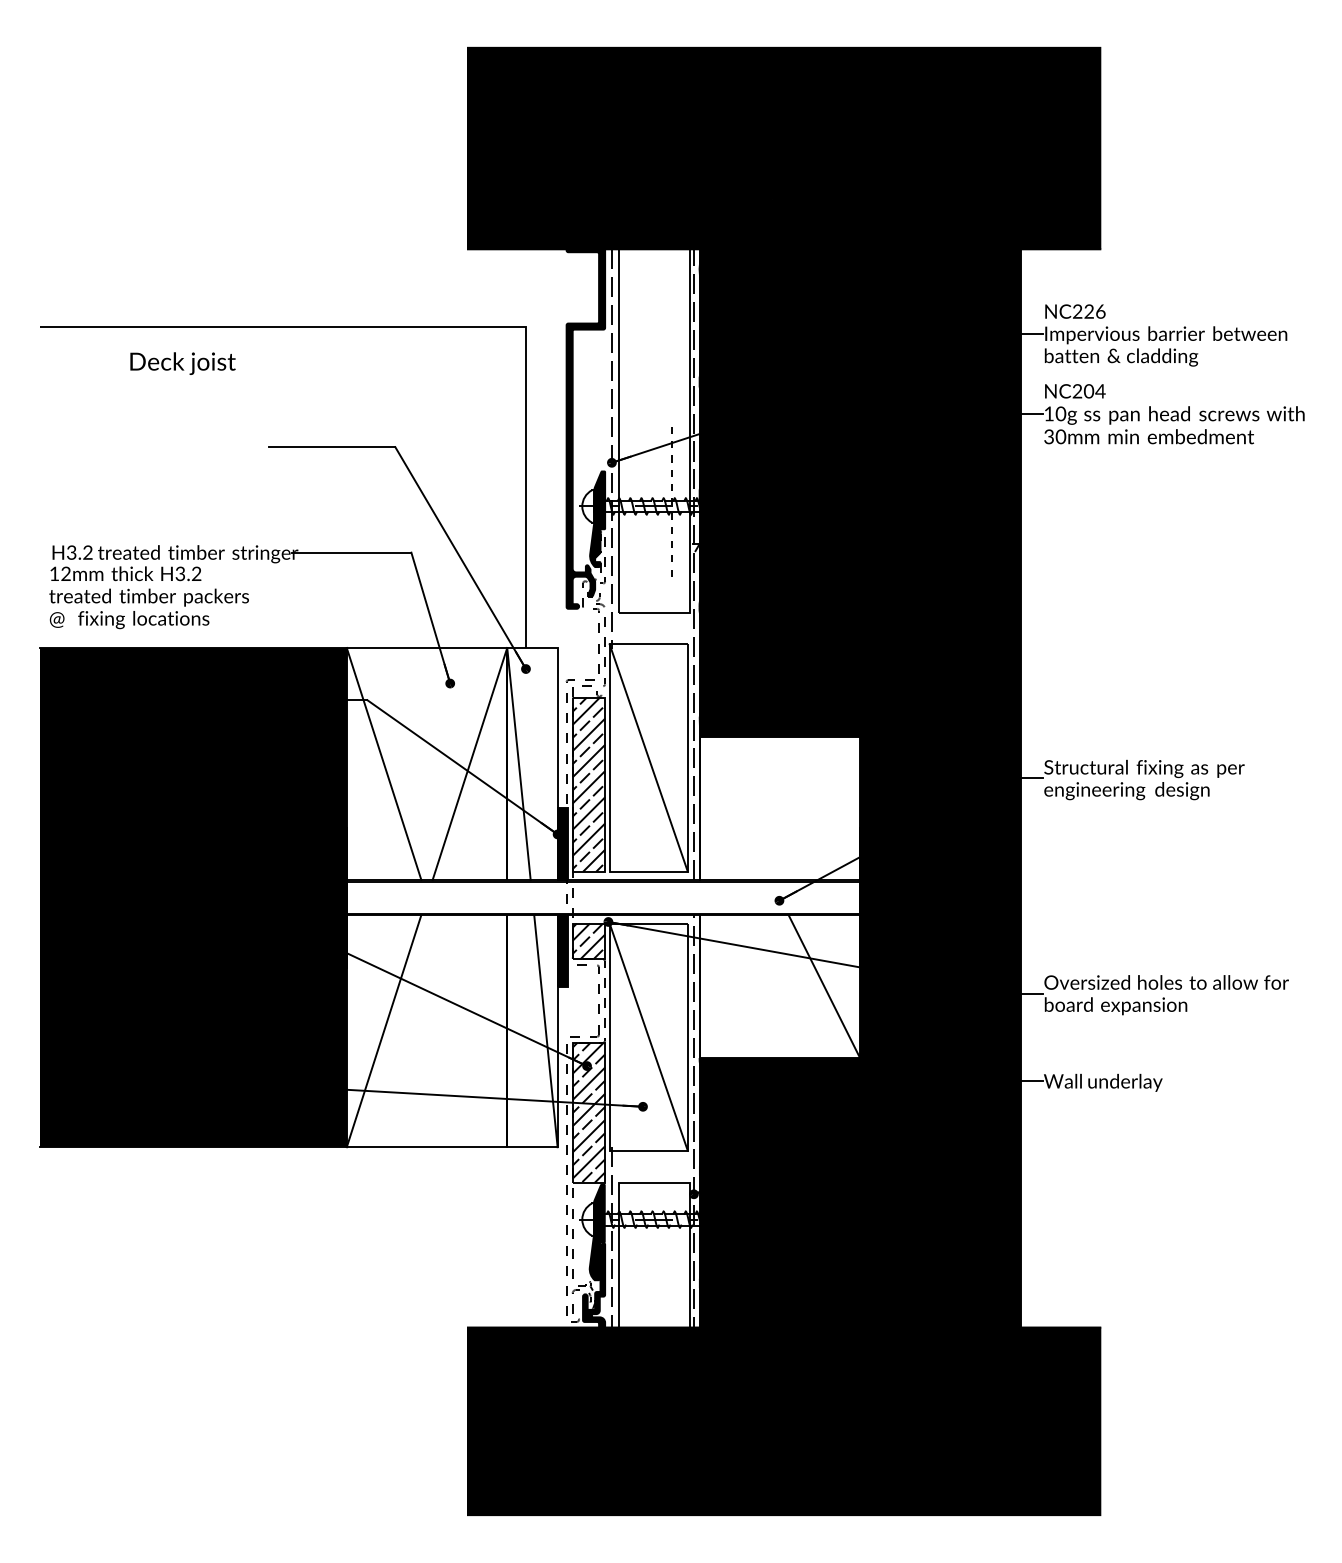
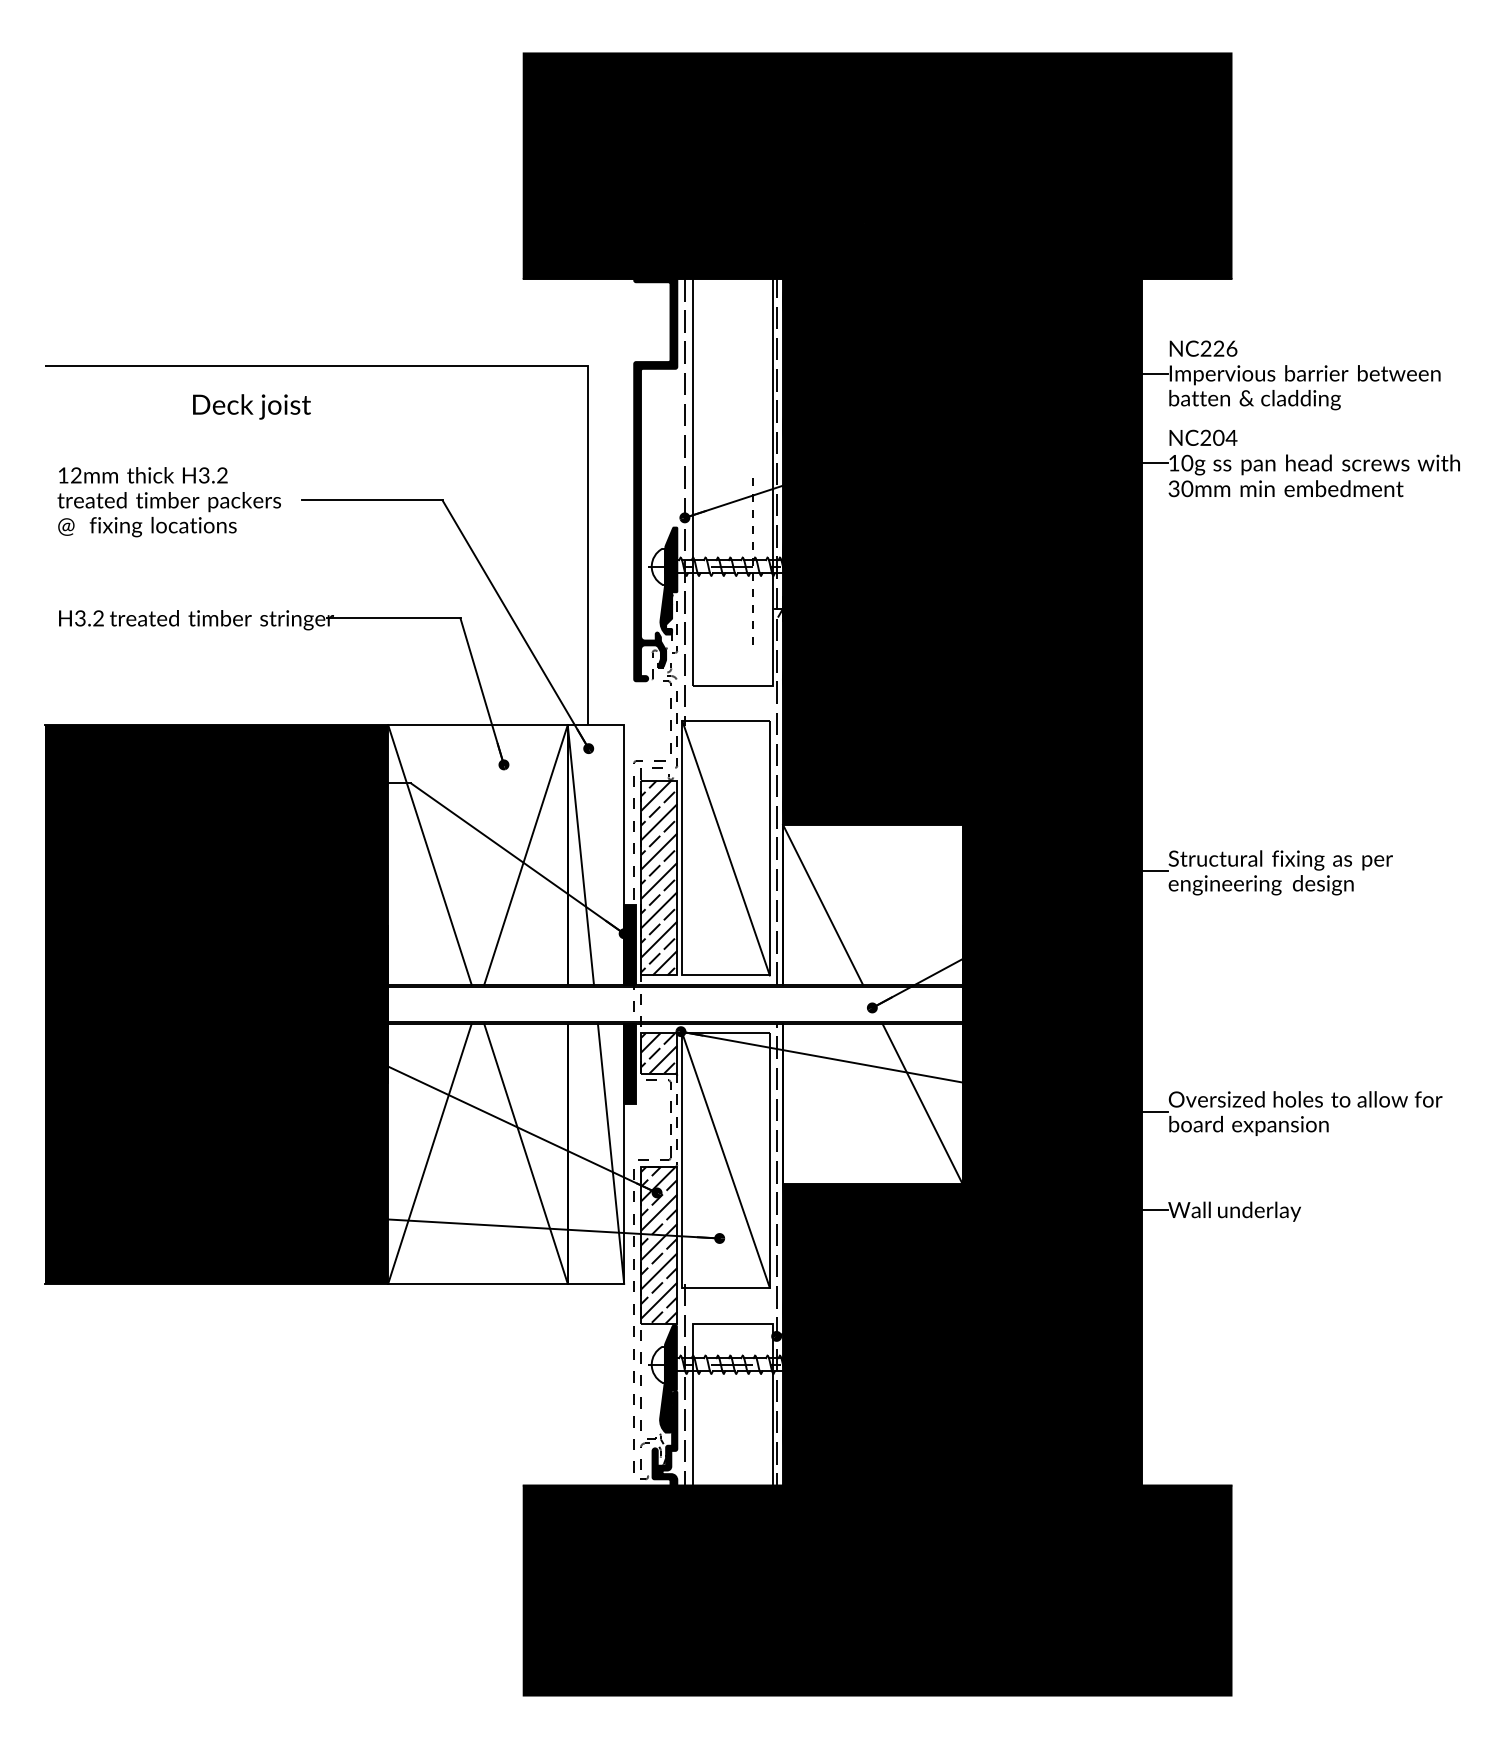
text: (182, 363) -> (251, 406), moved
text: (148, 597) -> (168, 501), moved
line: (735, 808) -> (823, 904), added
line: (469, 1031) -> (525, 1154), added

